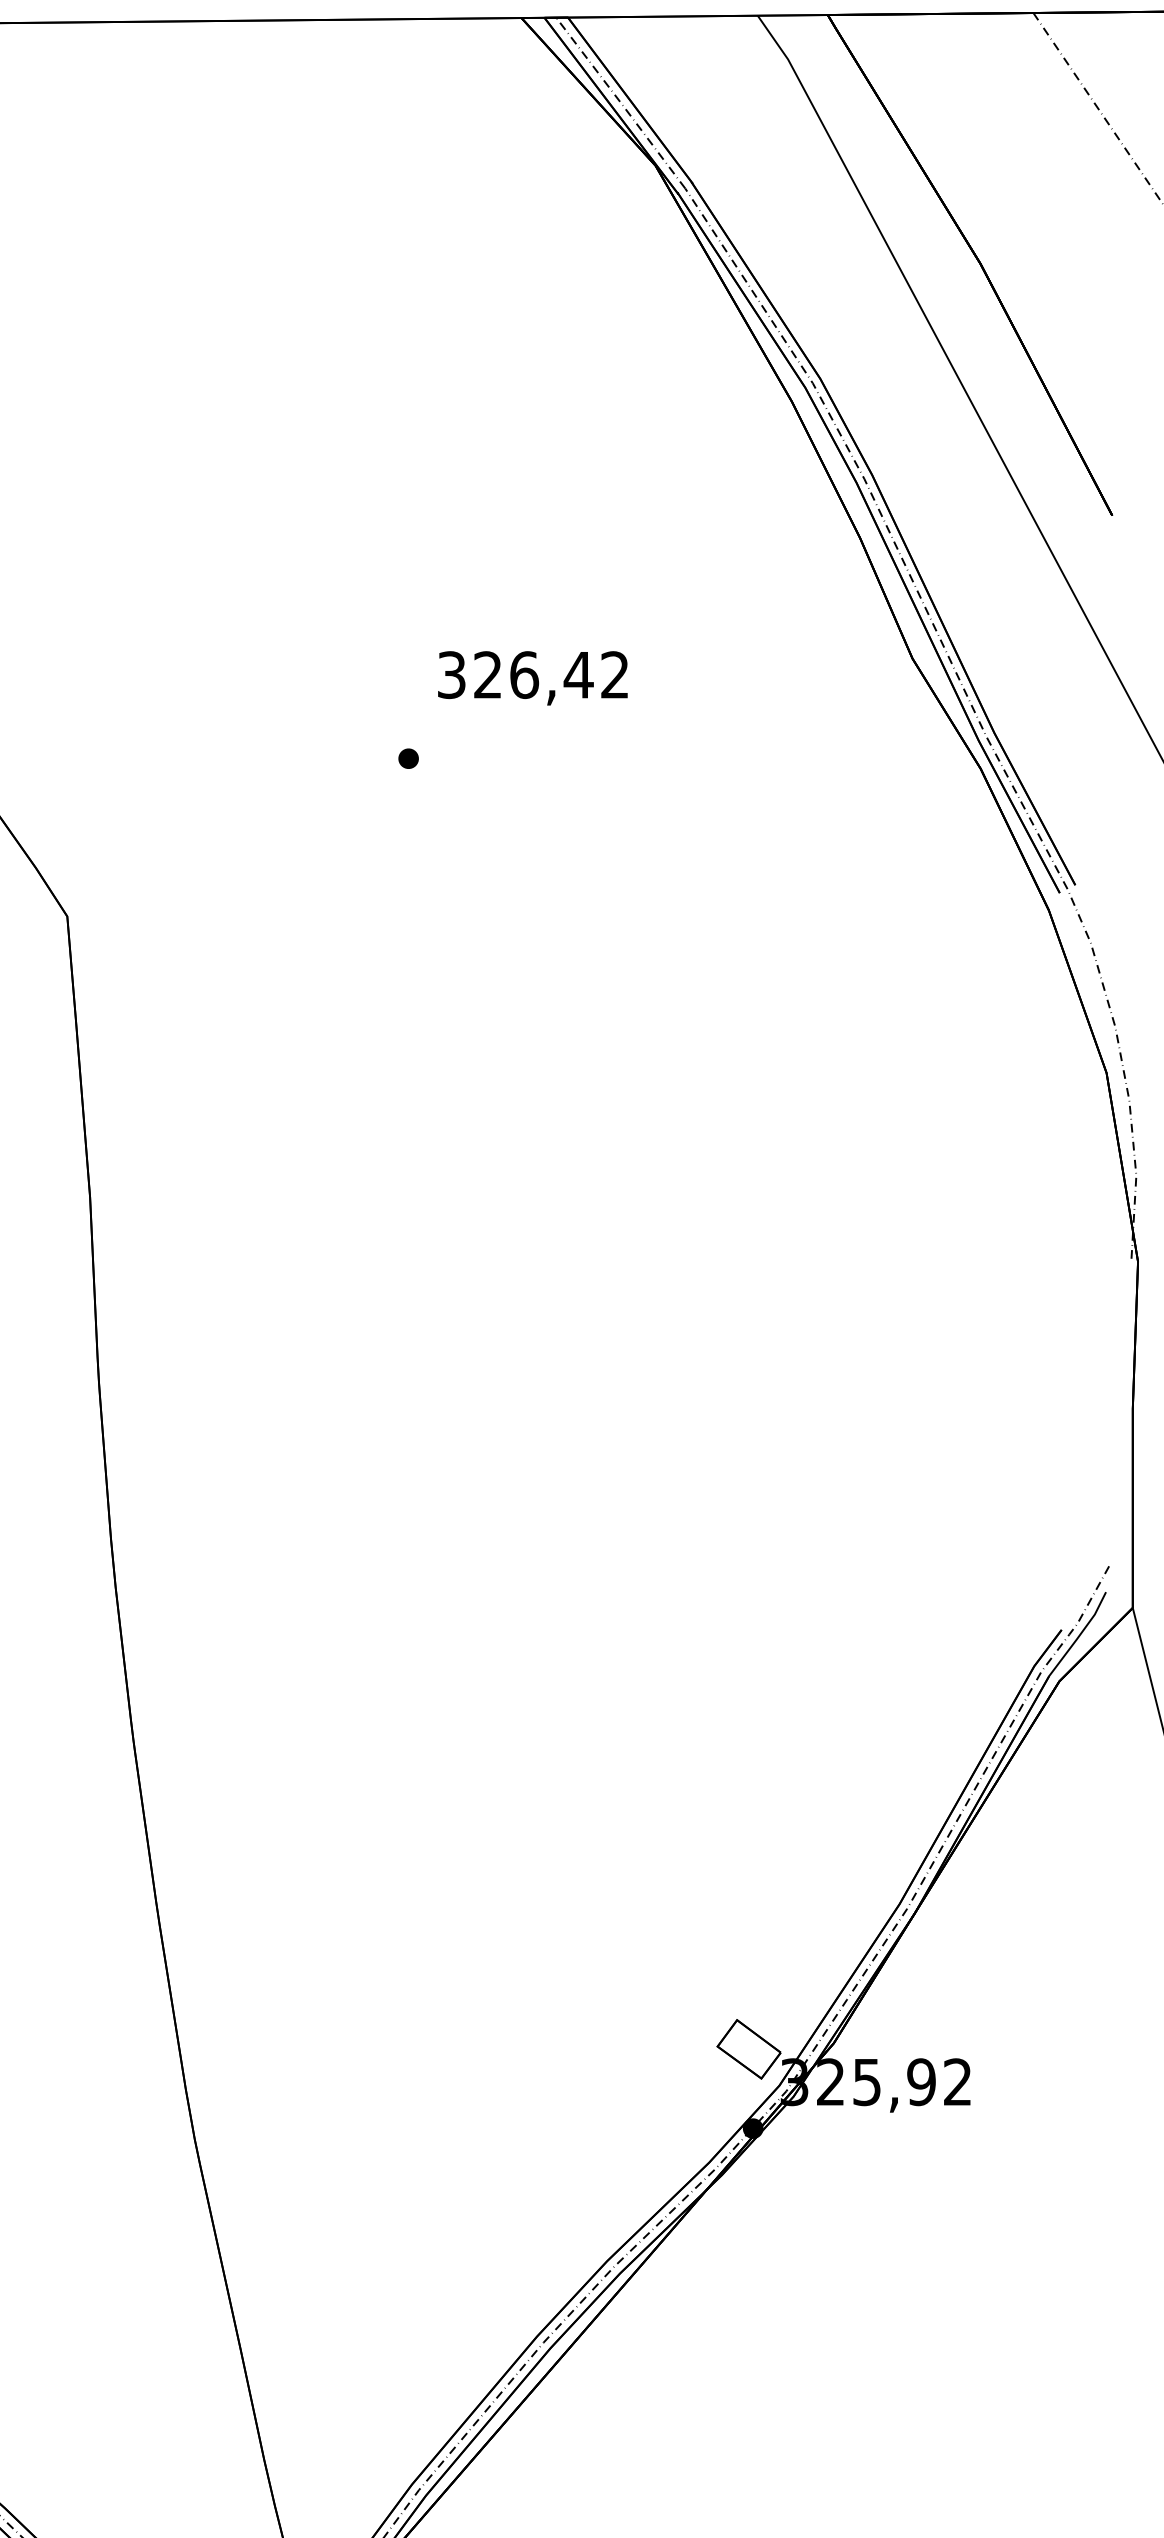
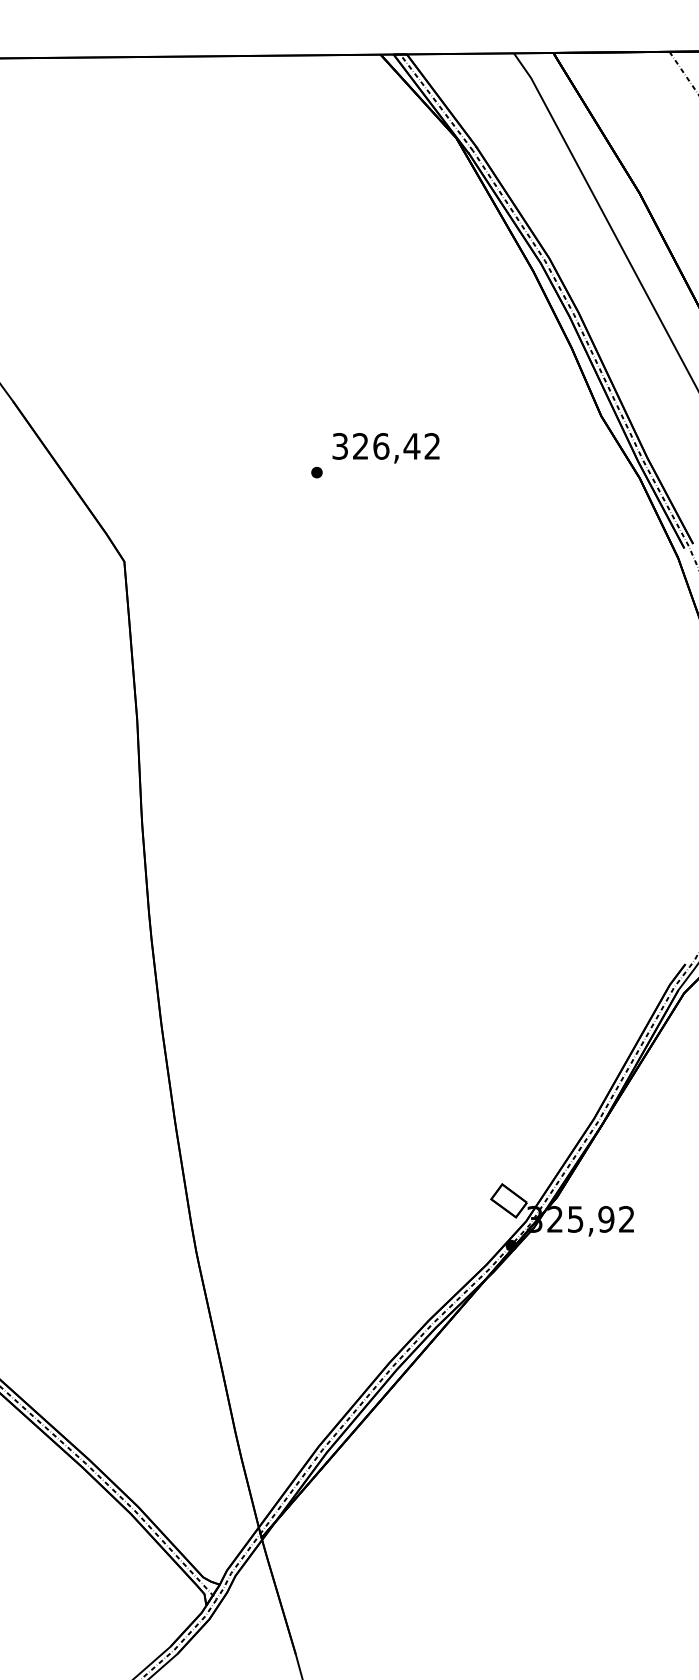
text: (531, 678) -> (385, 448), moved

